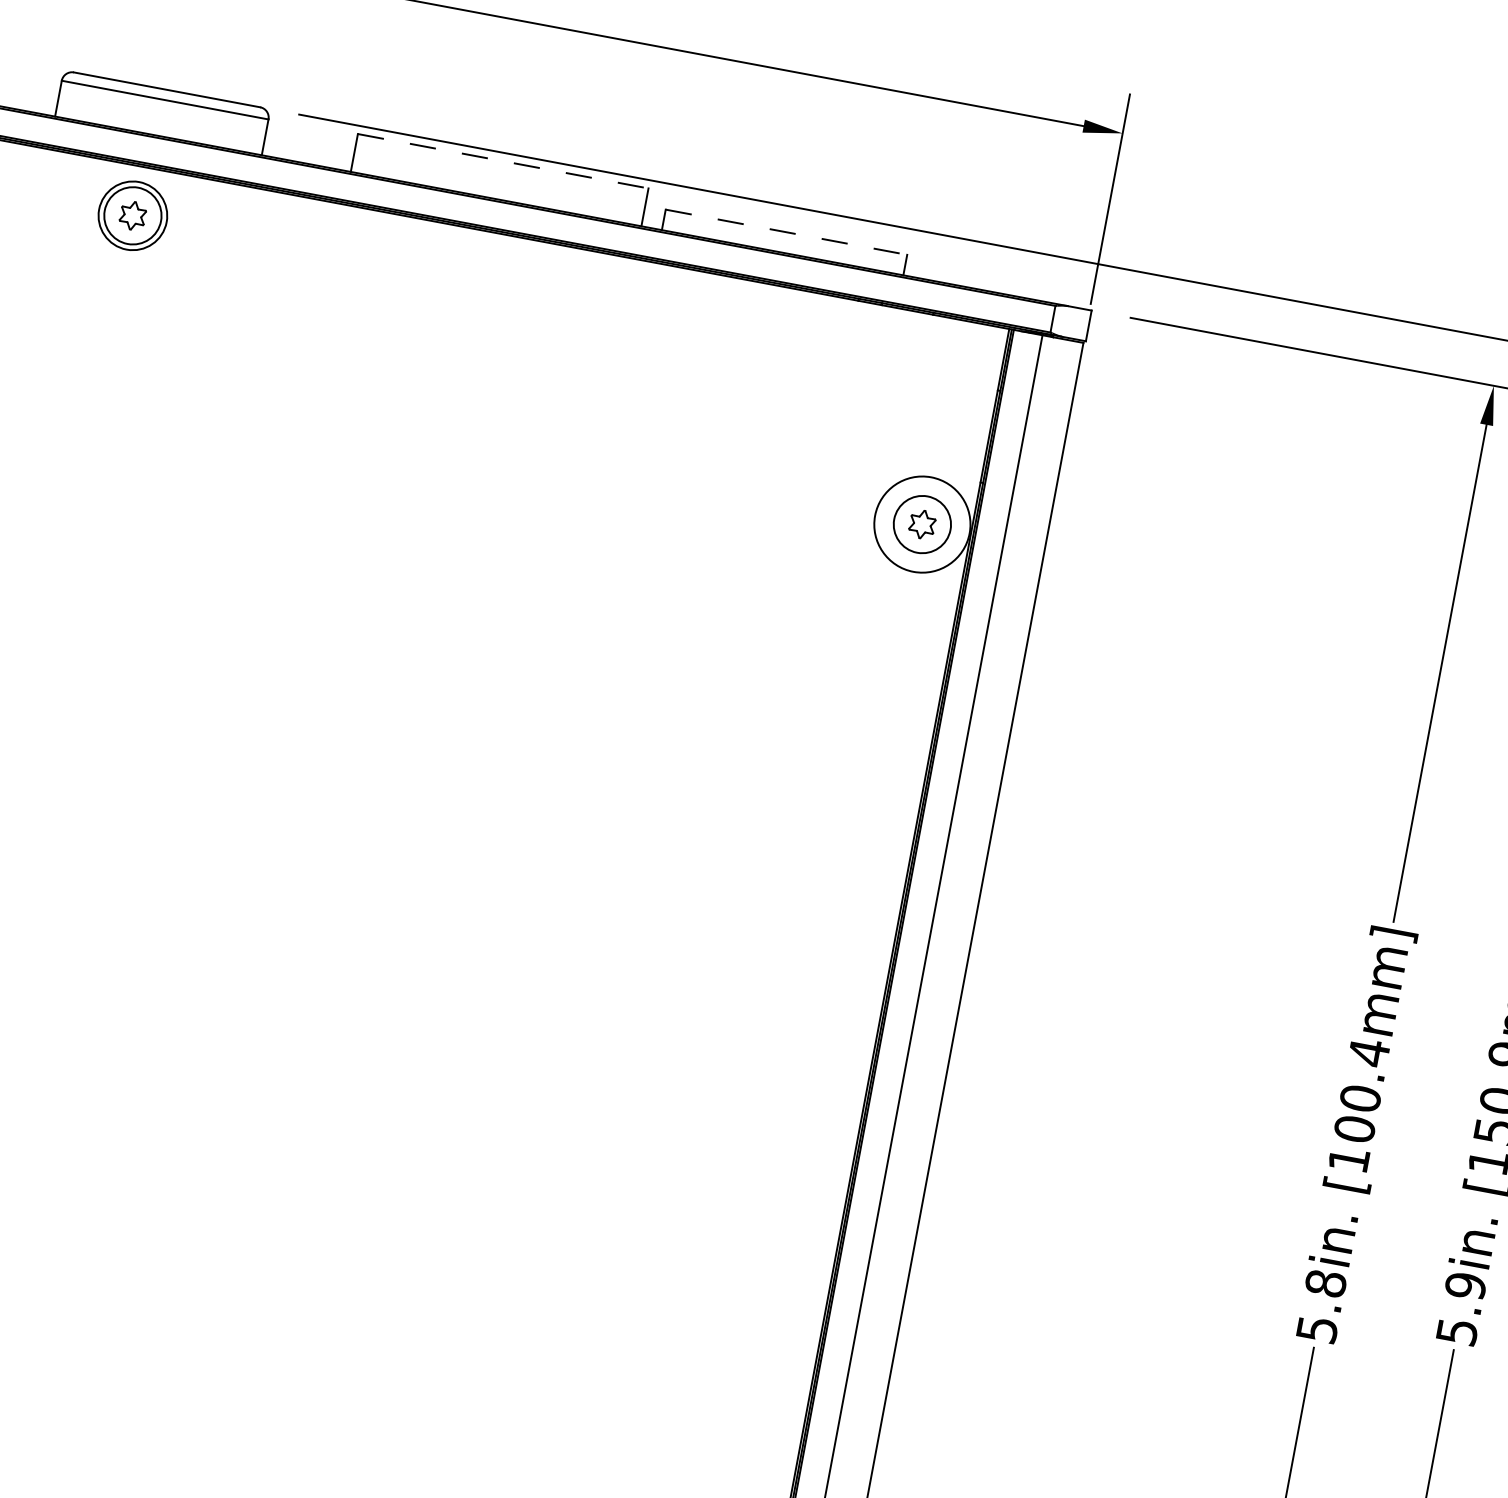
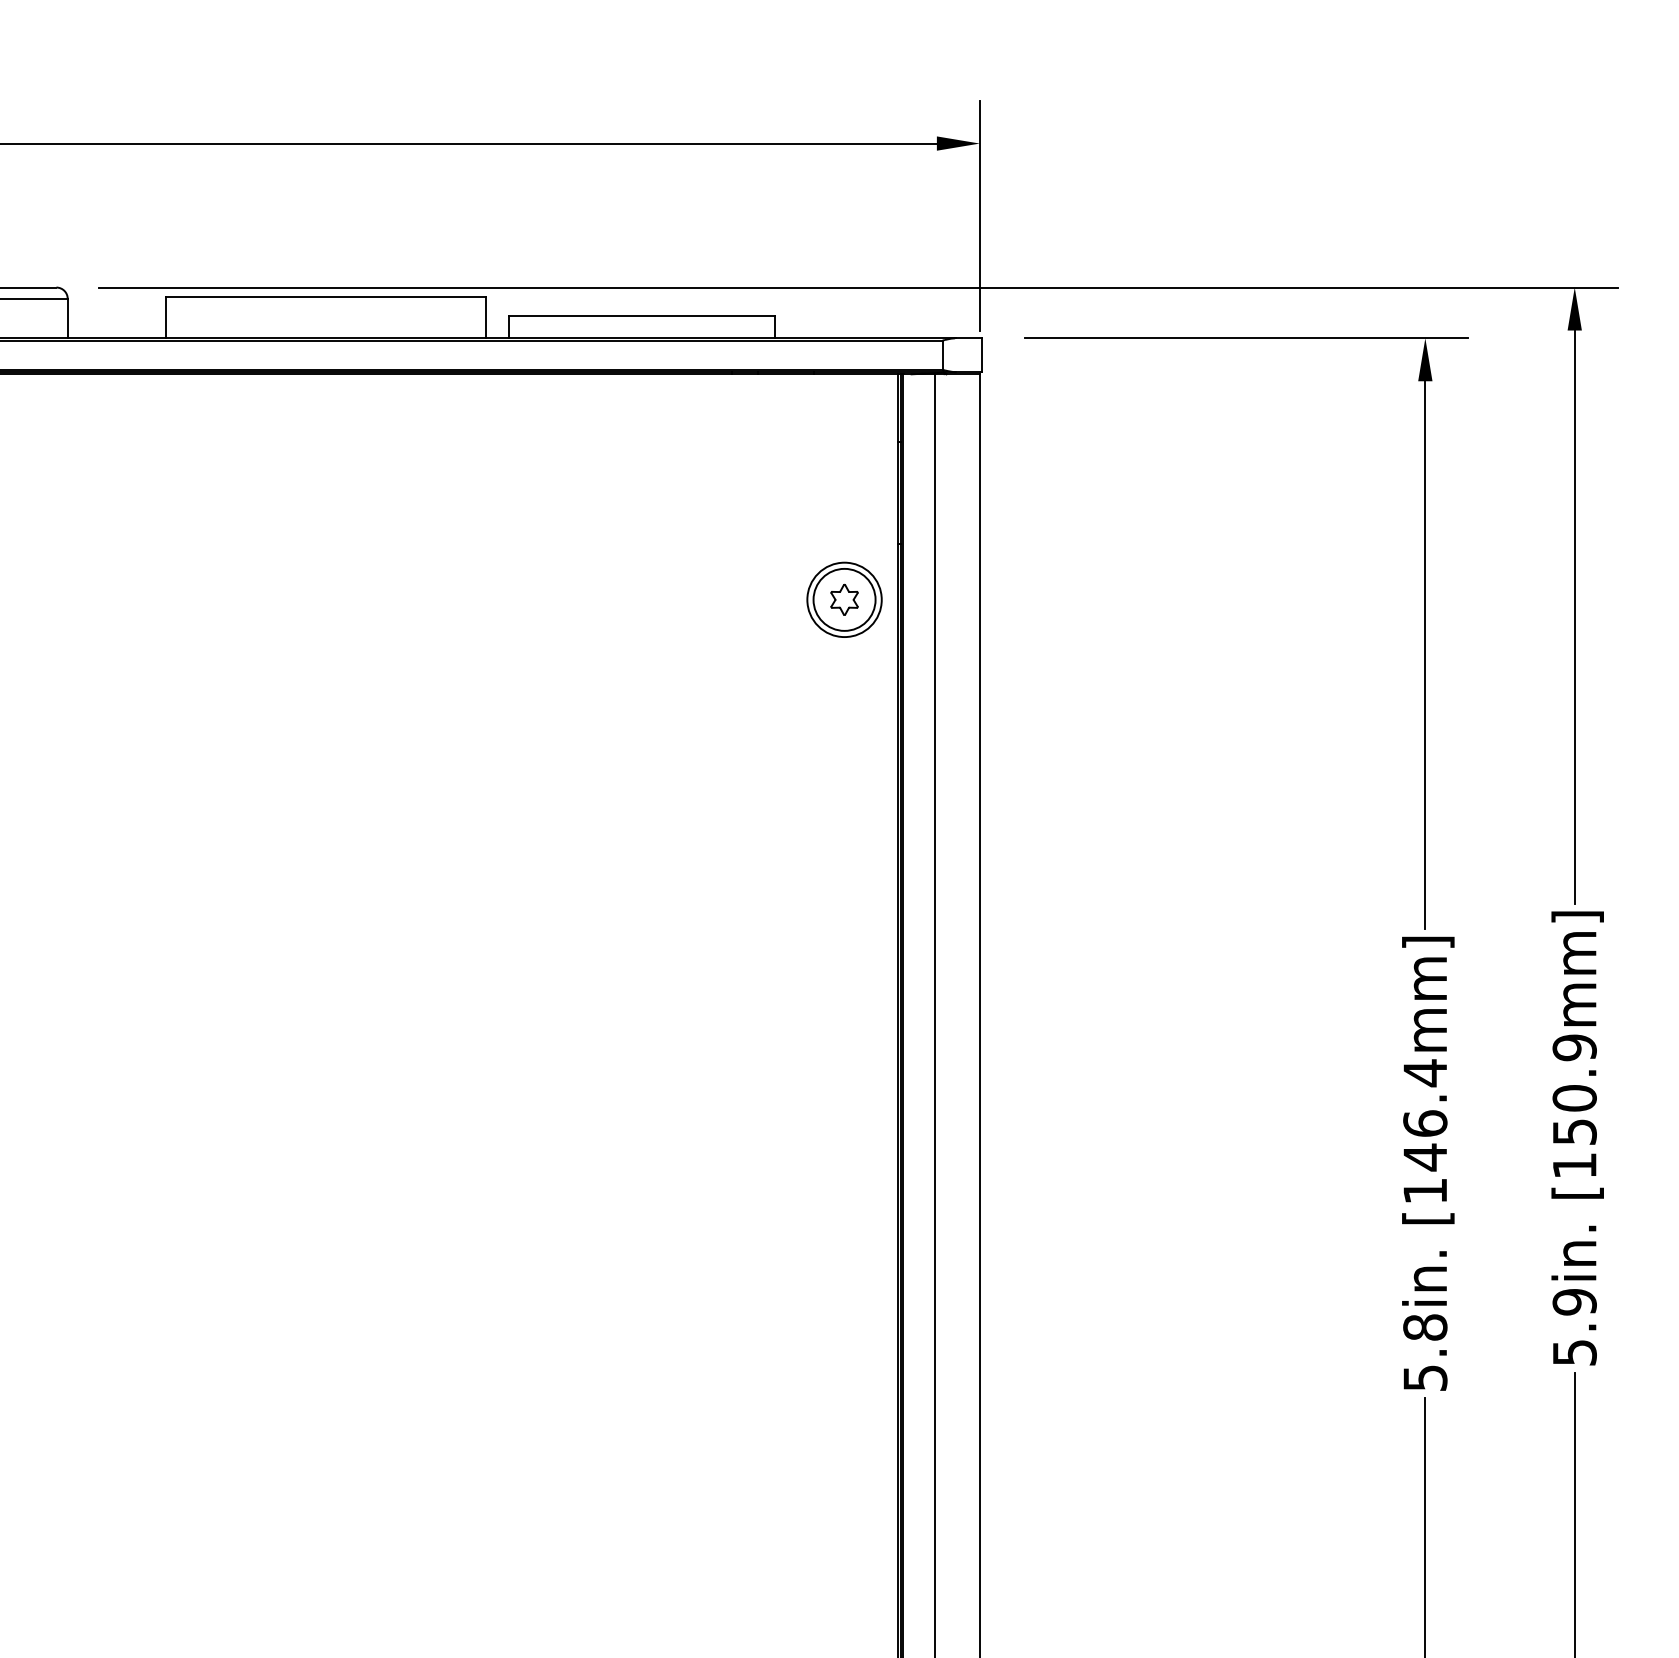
line: (503, 161) -> (326, 296), dashed -> solid
line: (787, 232) -> (642, 315), dashed -> solid
circle: (922, 524) -> (844, 599), size x0.71
text: (1357, 1113) -> (1425, 1140), [100.4mm] -> [146.4mm]

